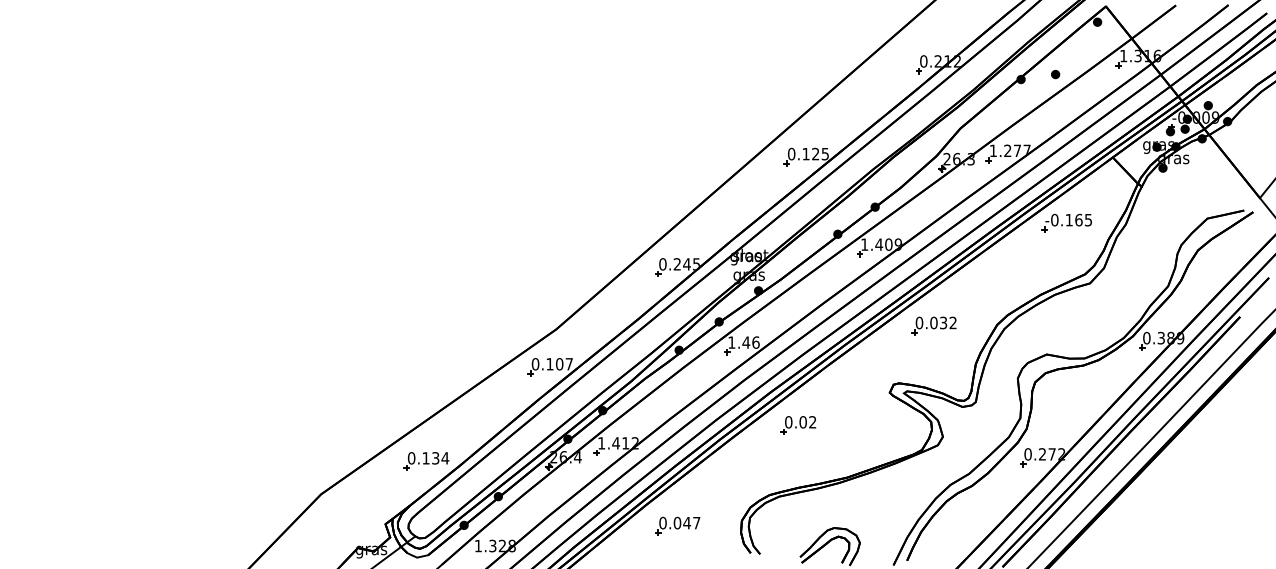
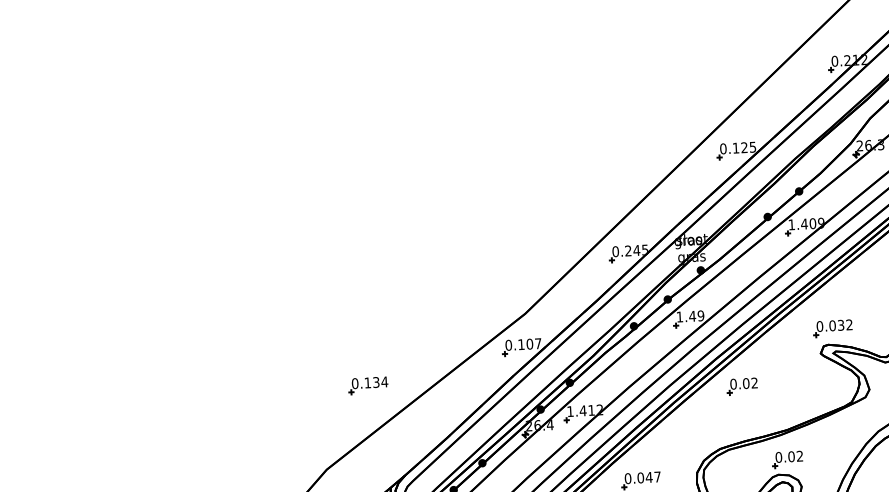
part: (933, 325) -> (832, 328), moved
text: (755, 342) -> (700, 315), 1.46 -> 1.49
part: (426, 461) -> (368, 385), moved
part: (845, 511) -> (787, 459), added

